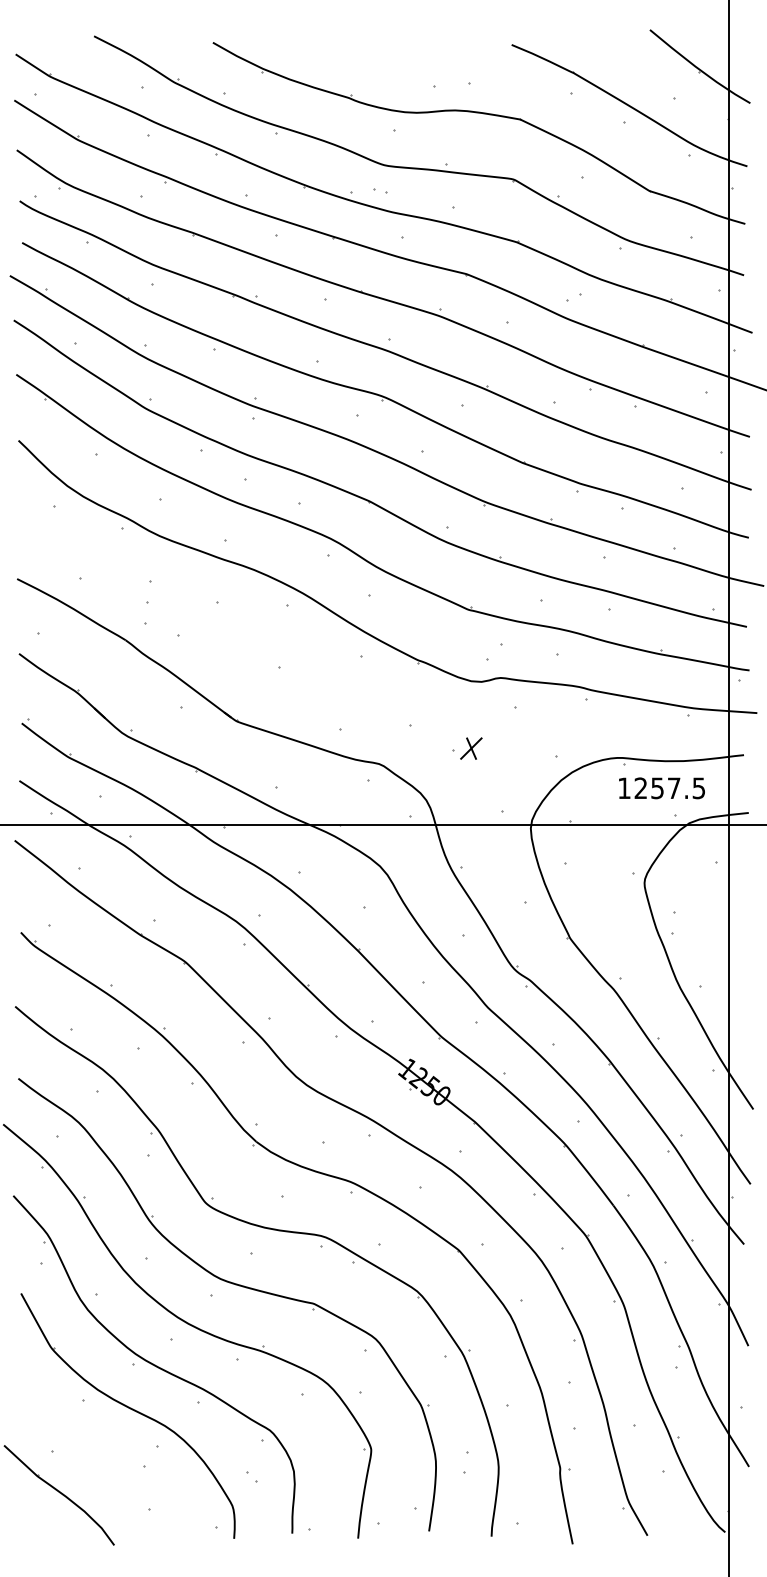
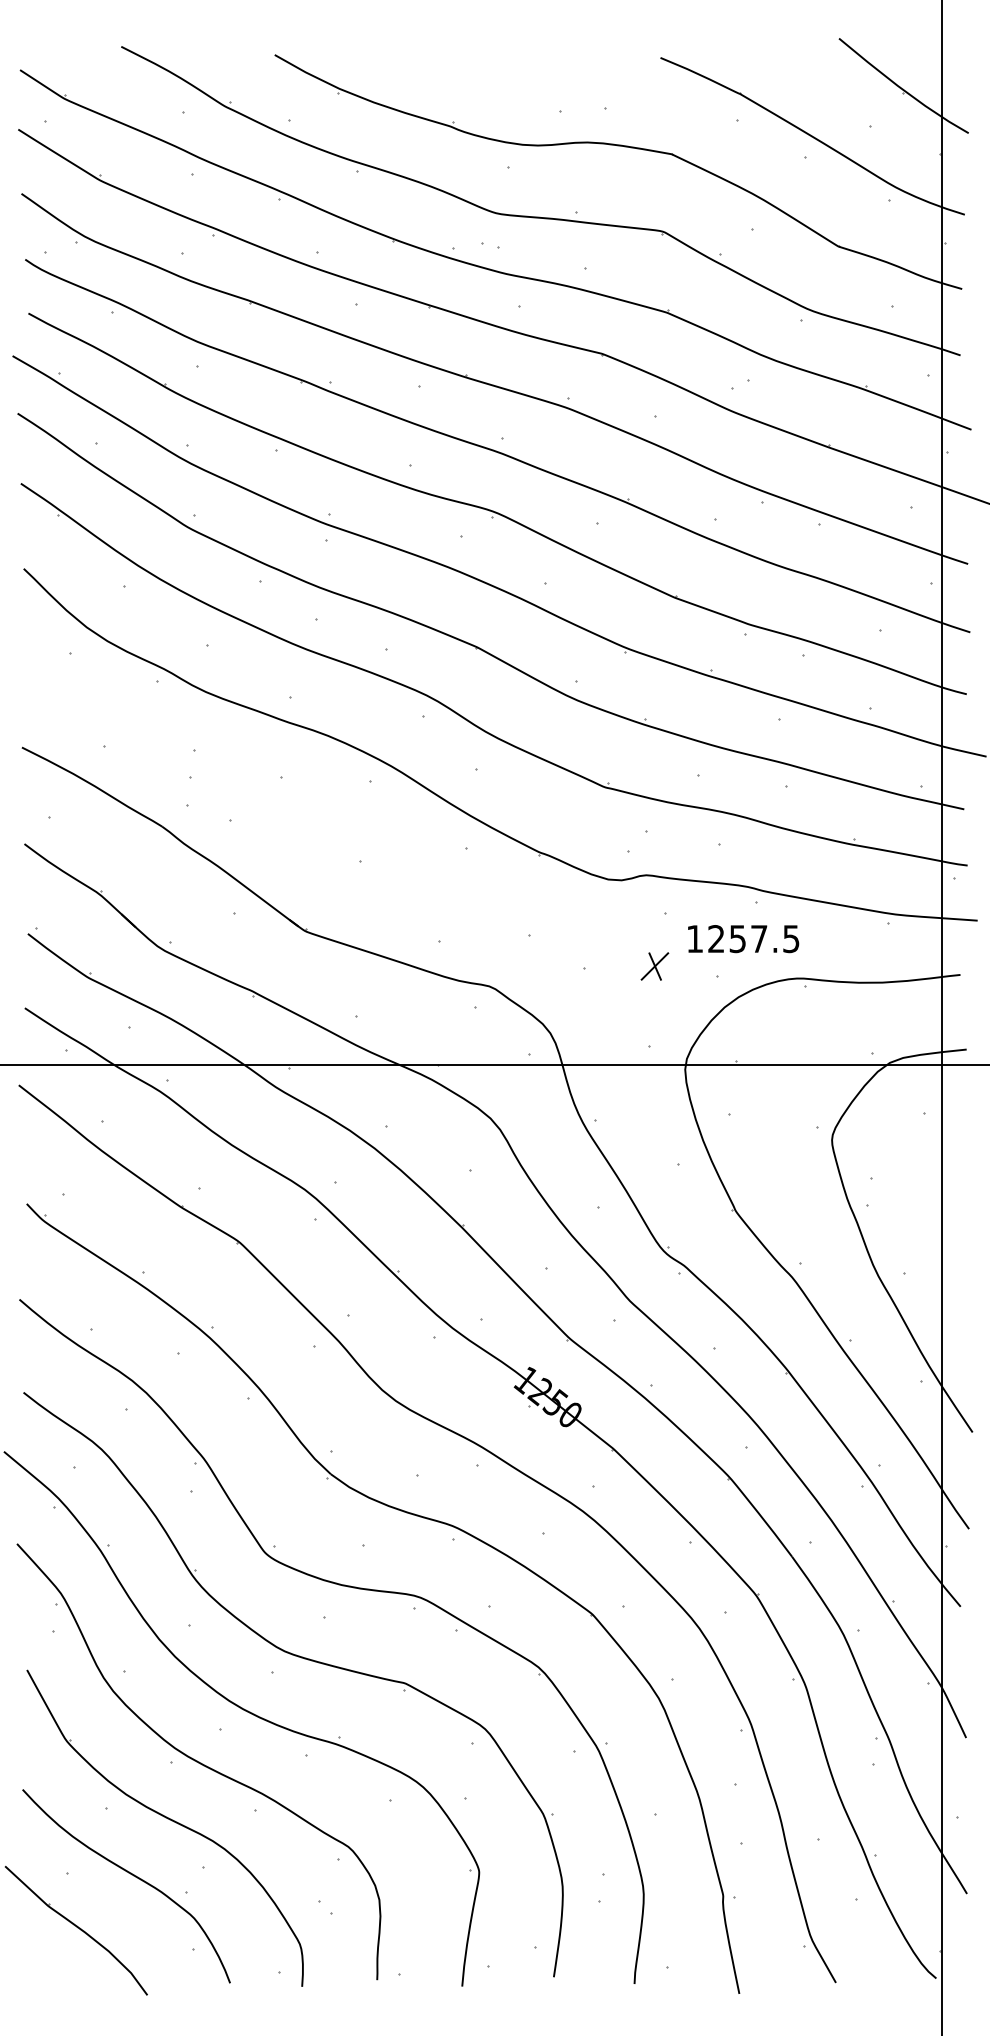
part: (471, 748) -> (655, 966), moved
text: (661, 788) -> (742, 939), moved
curve: (101, 1452) -> (130, 1875), added

